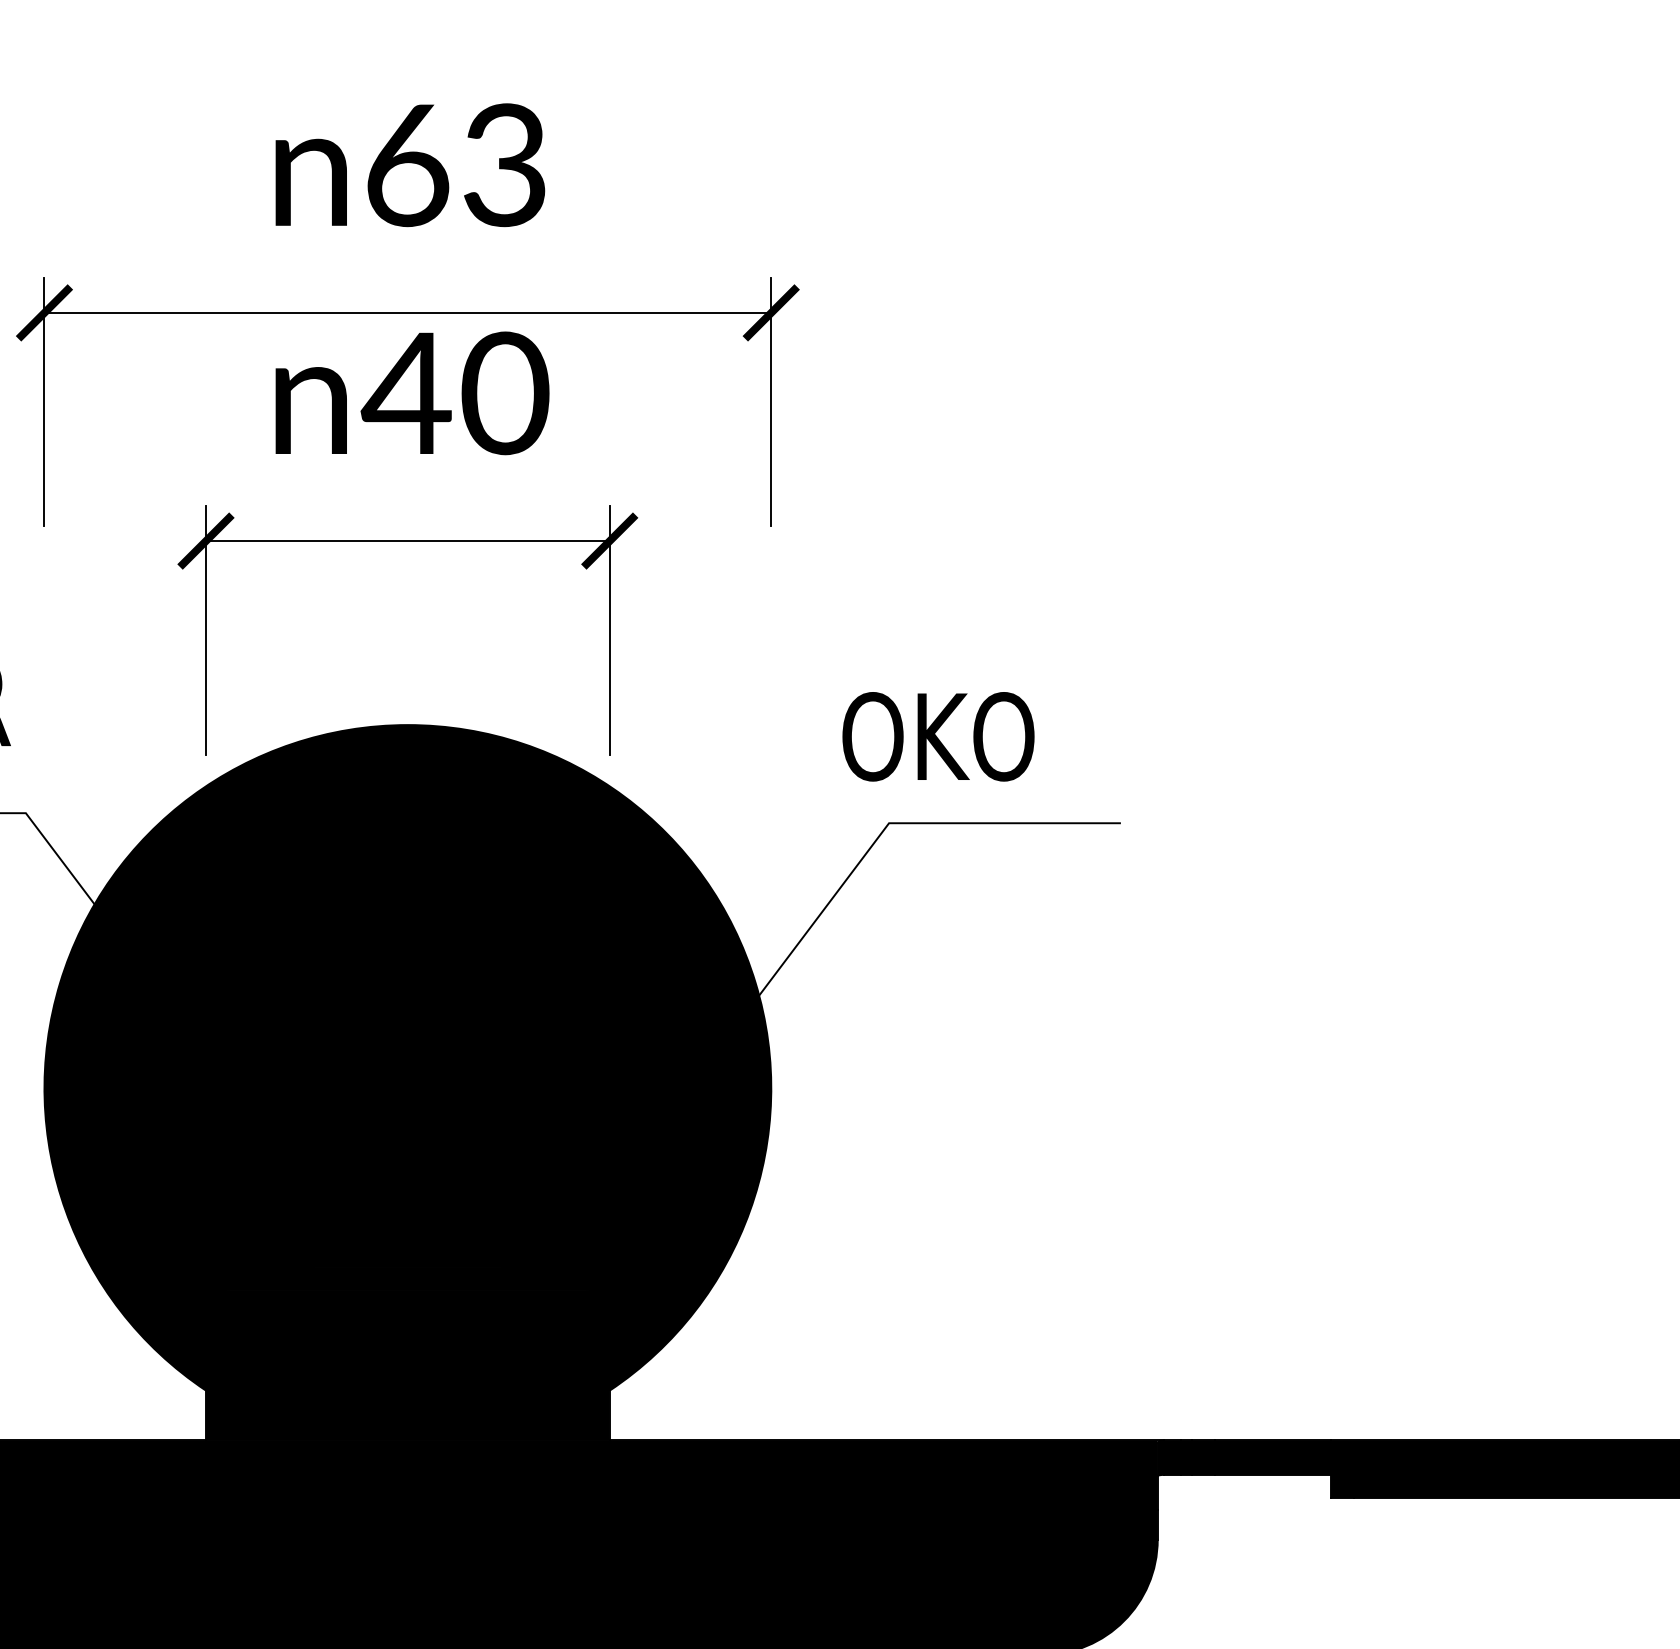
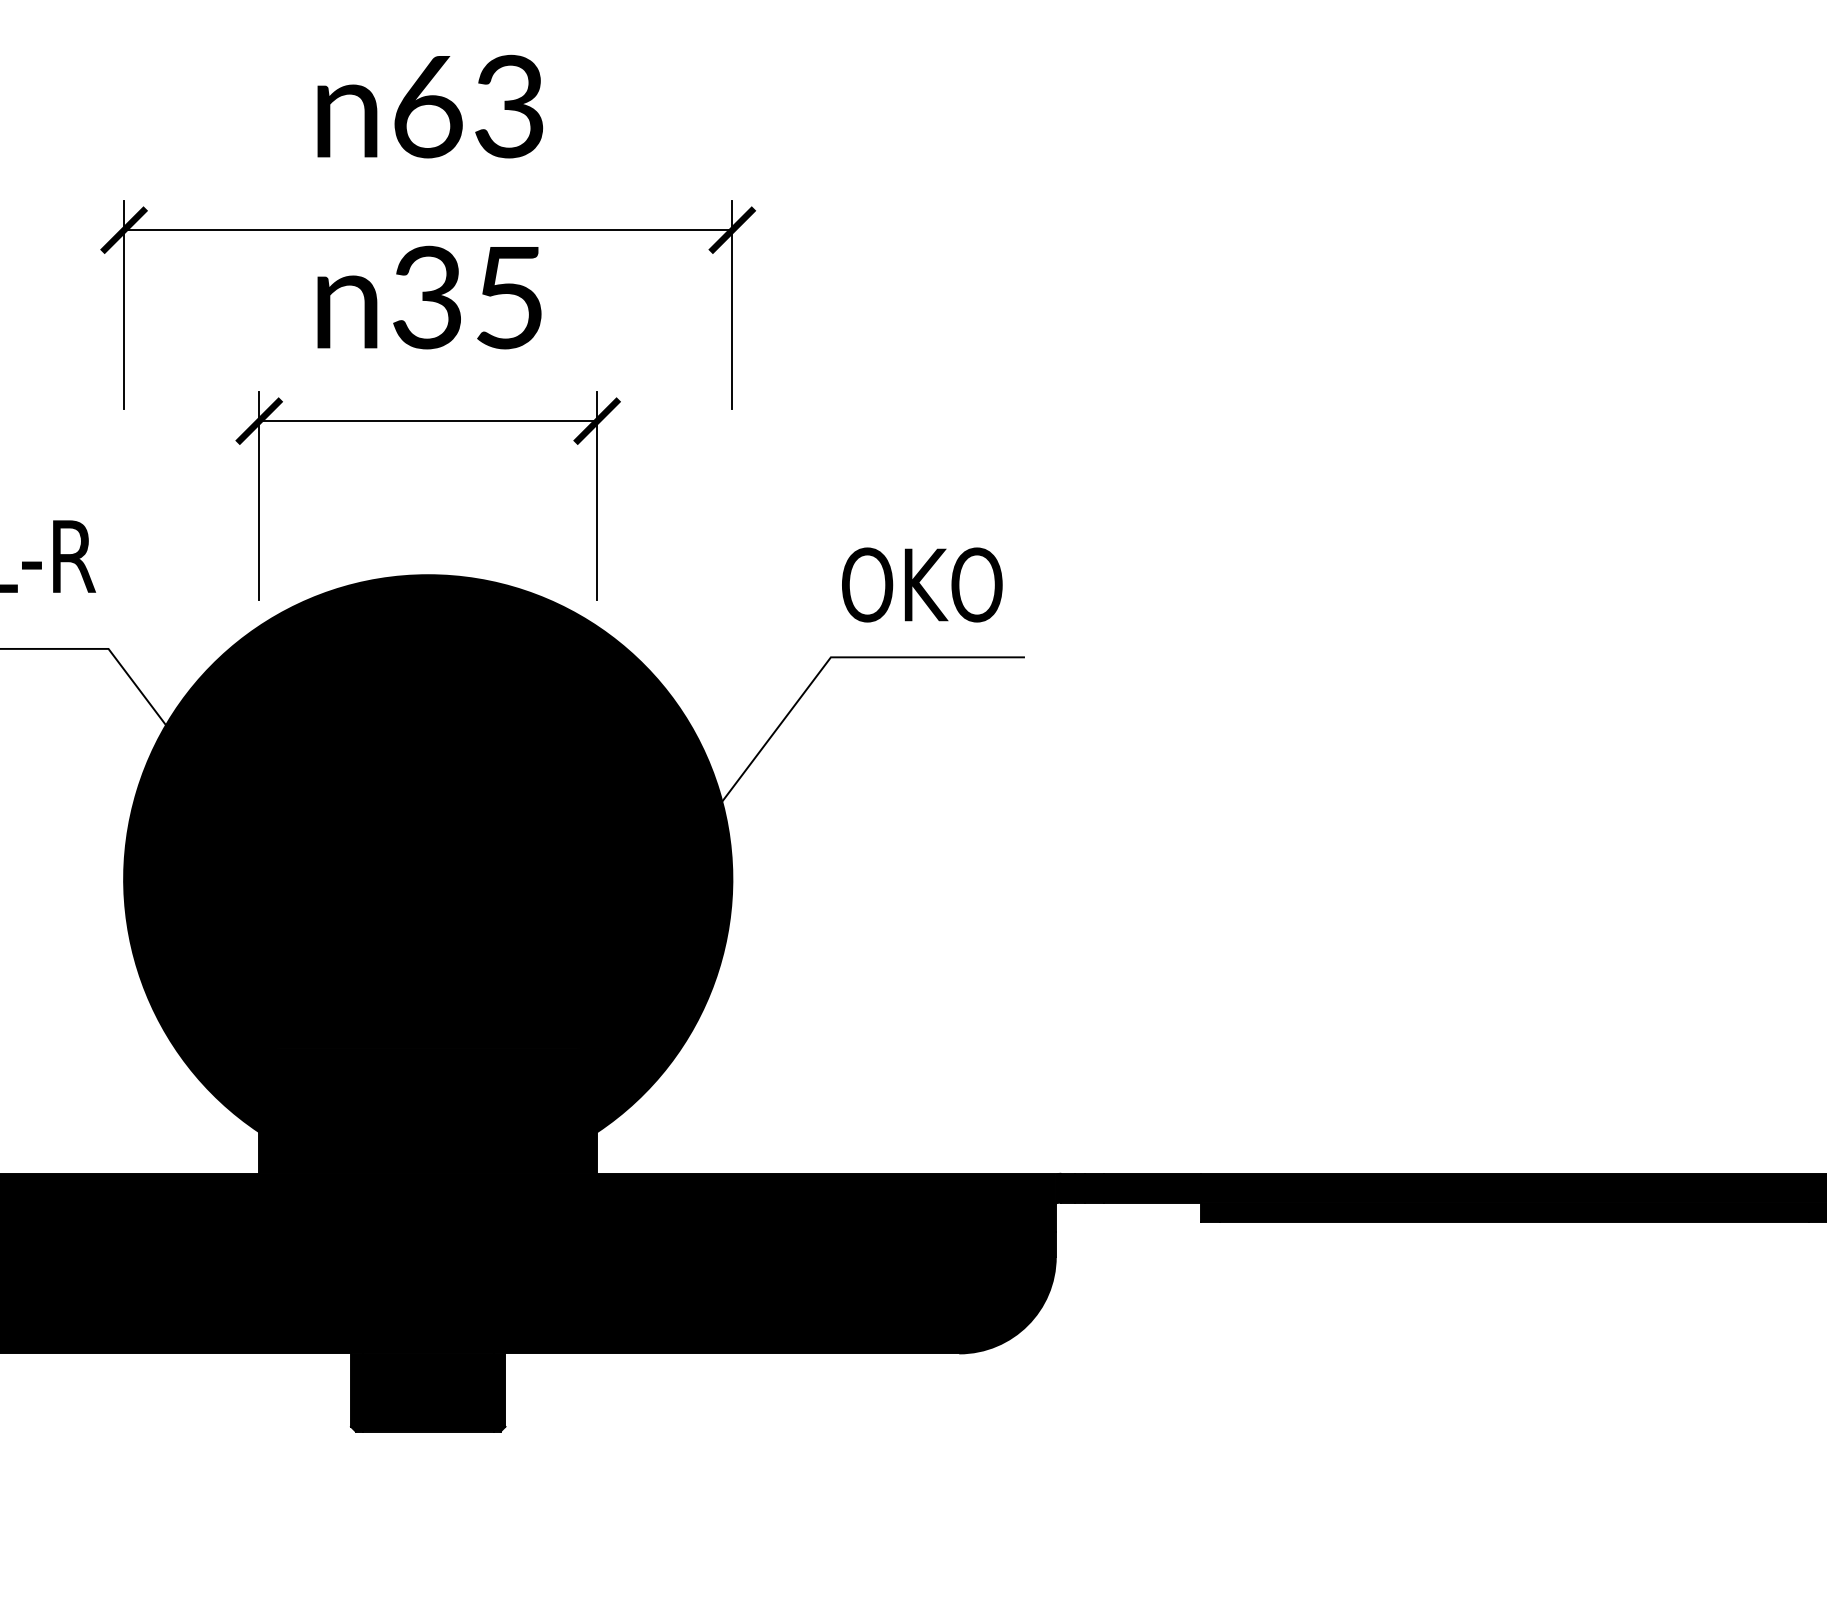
text: (454, 393) -> (467, 297), 40 -> 35
text: (938, 736) -> (922, 584), moved

